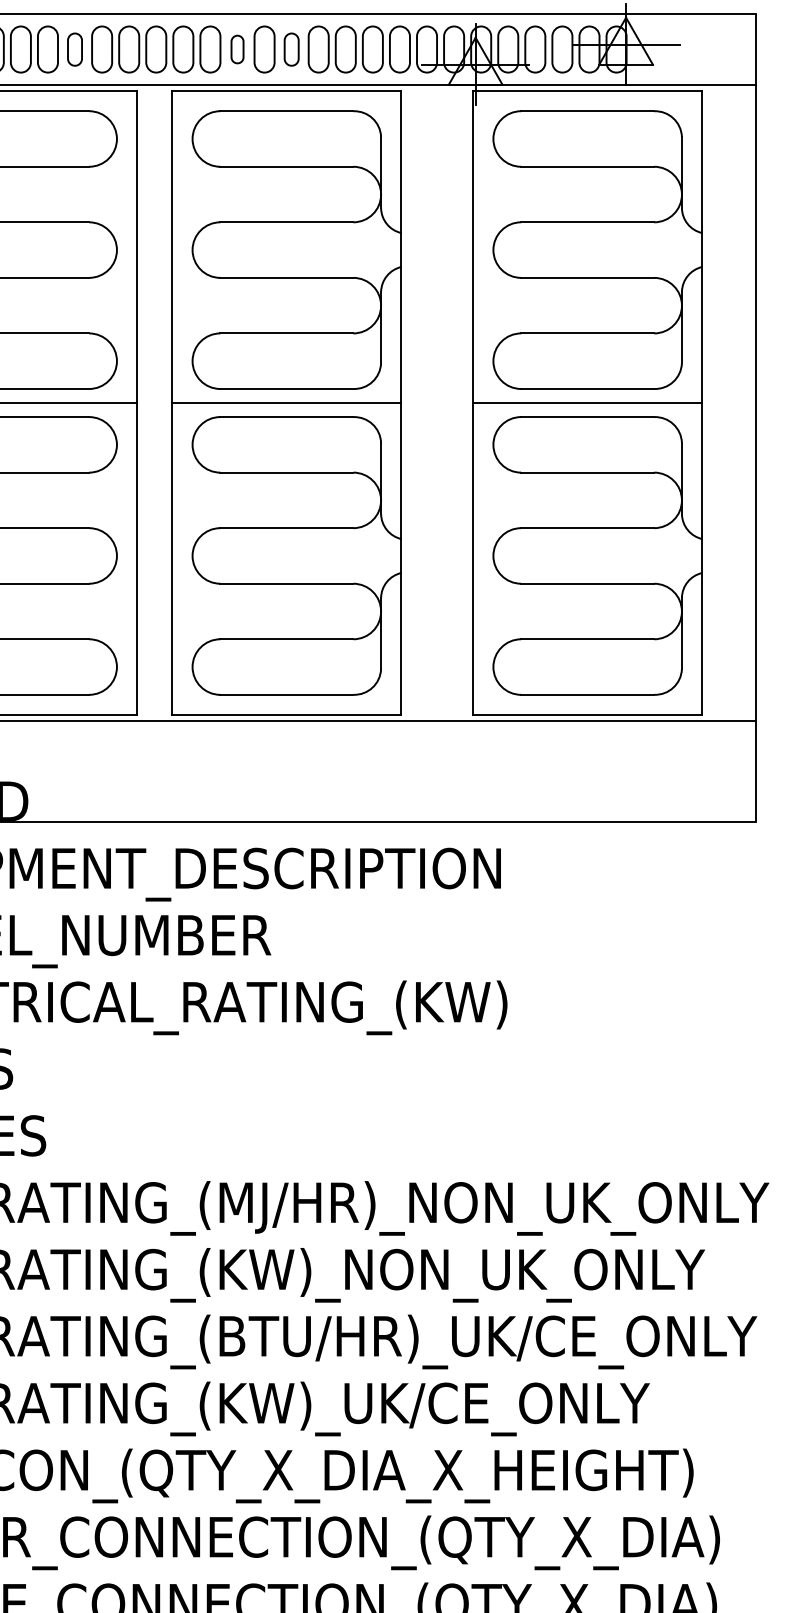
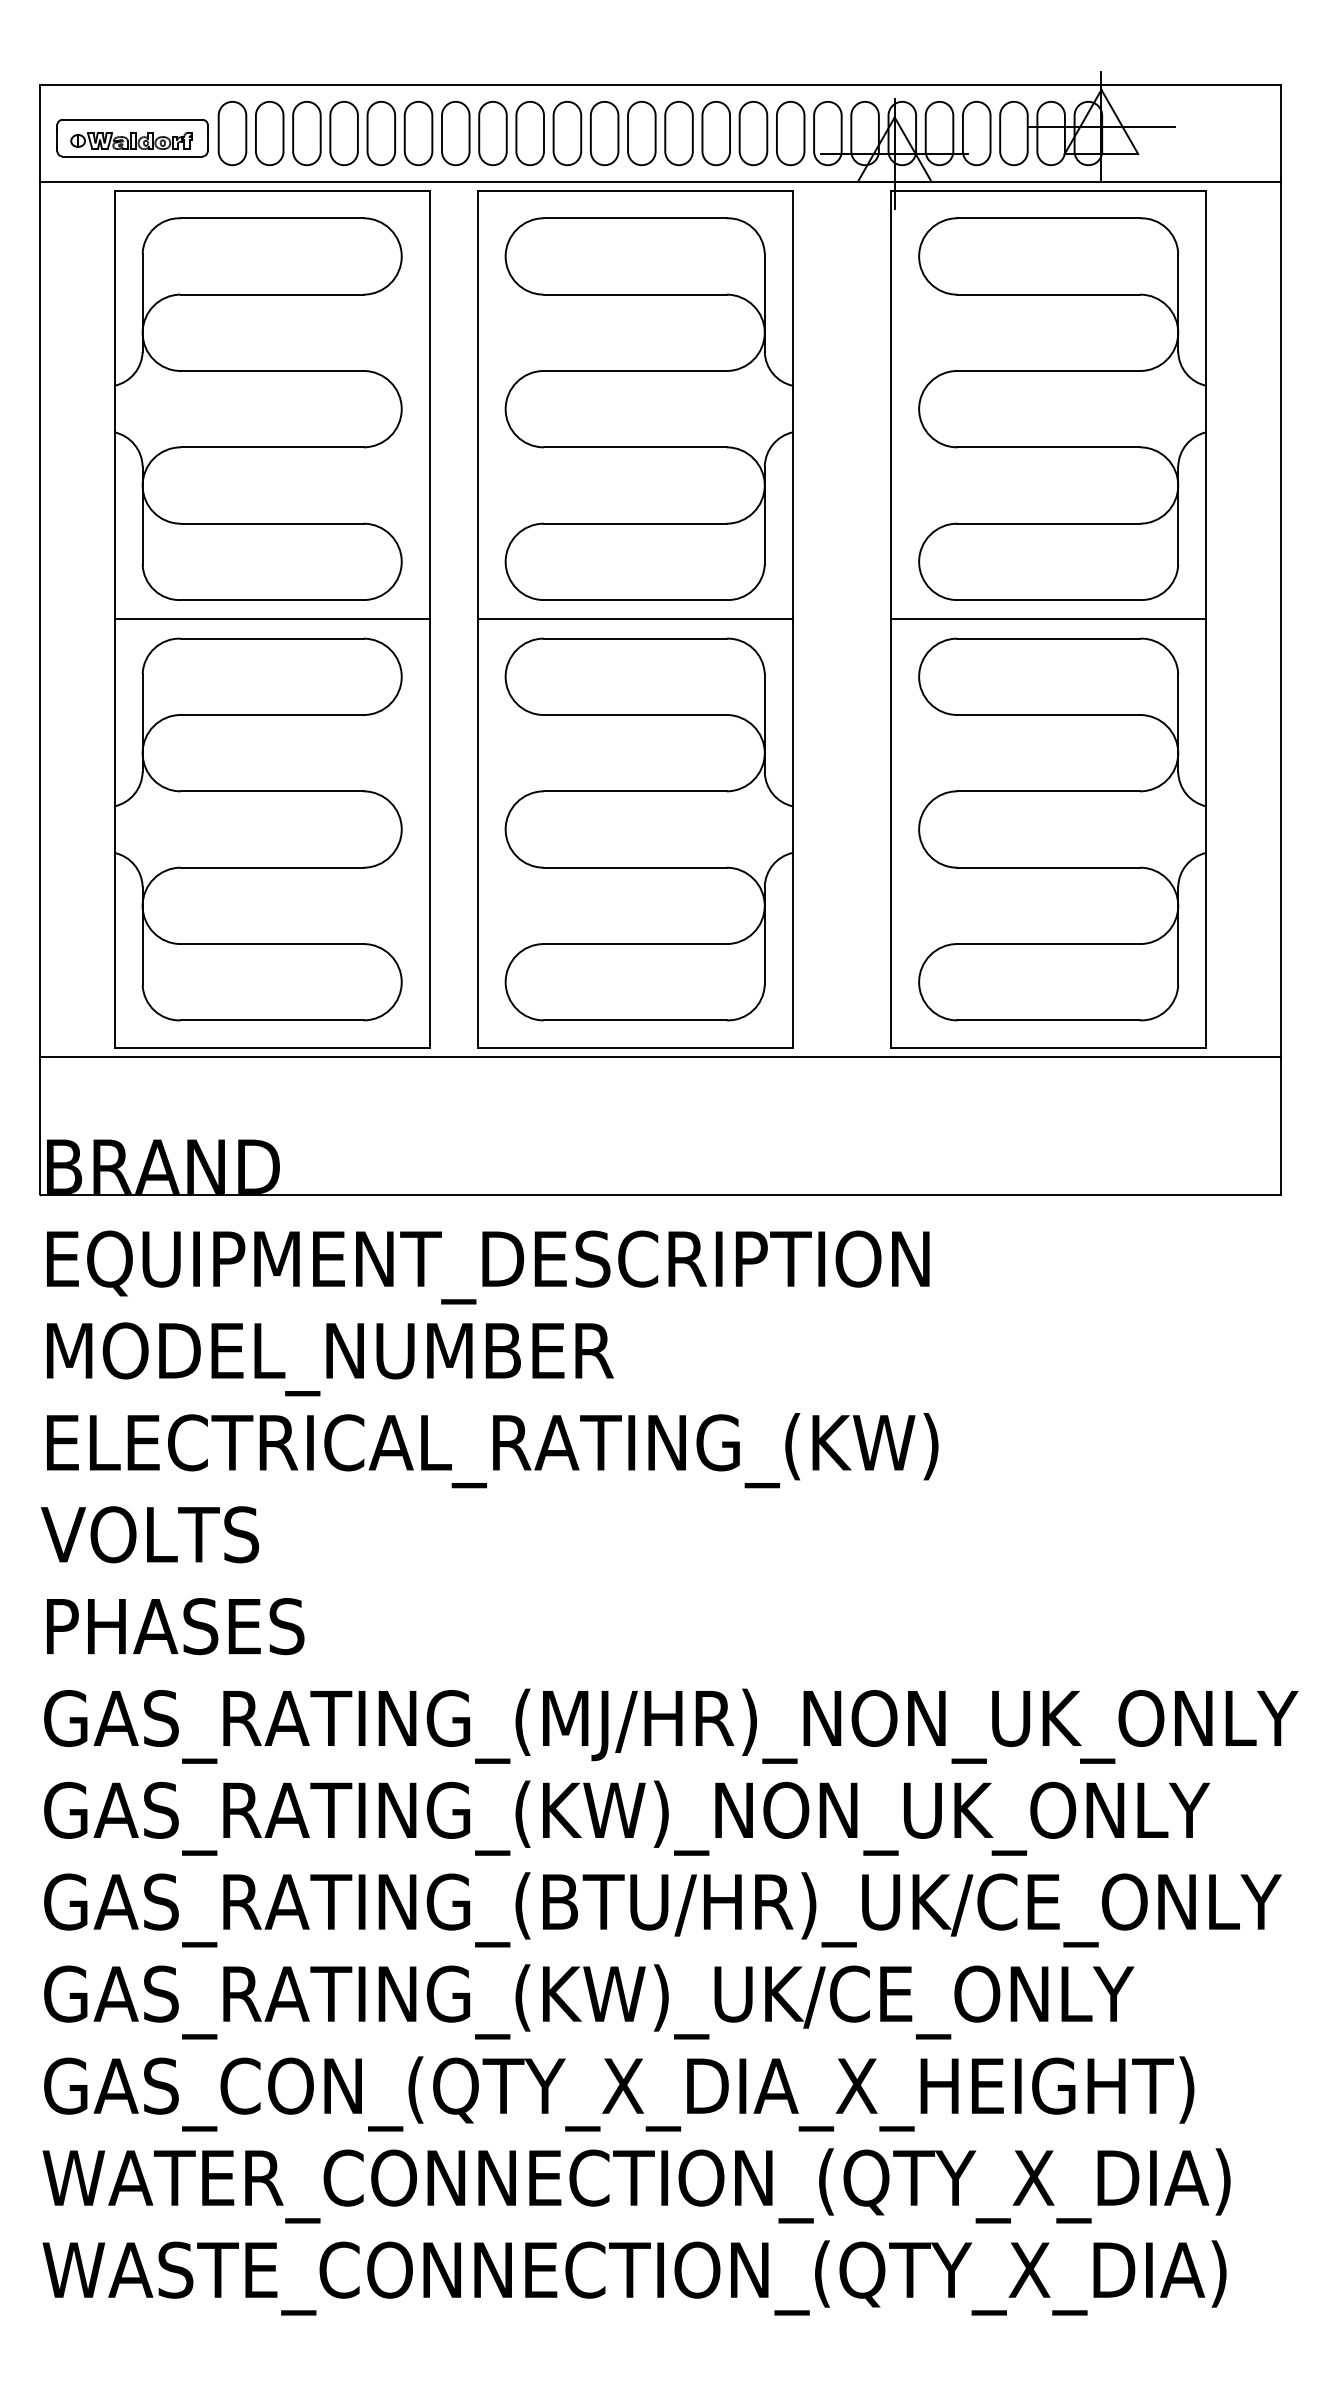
part: (74, 49) -> (343, 133), size x1.43
part: (237, 49) -> (567, 133), size x1.67
part: (291, 49) -> (641, 133), size x1.43

